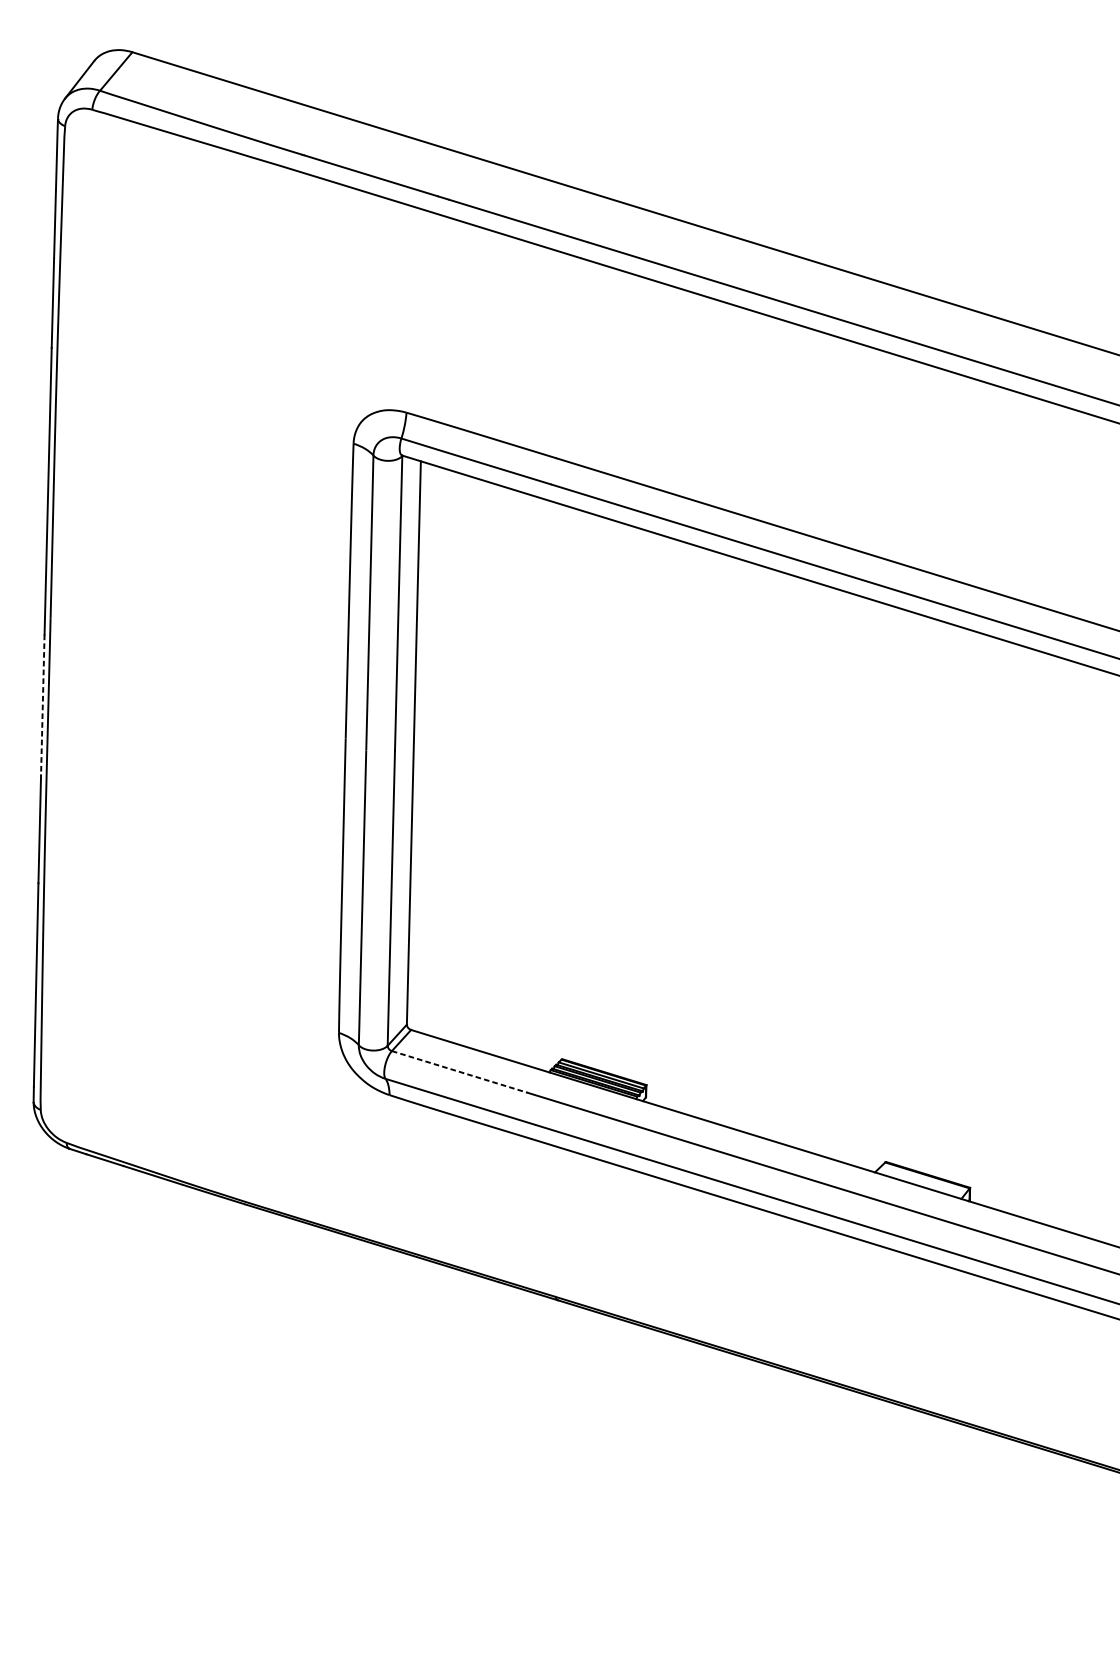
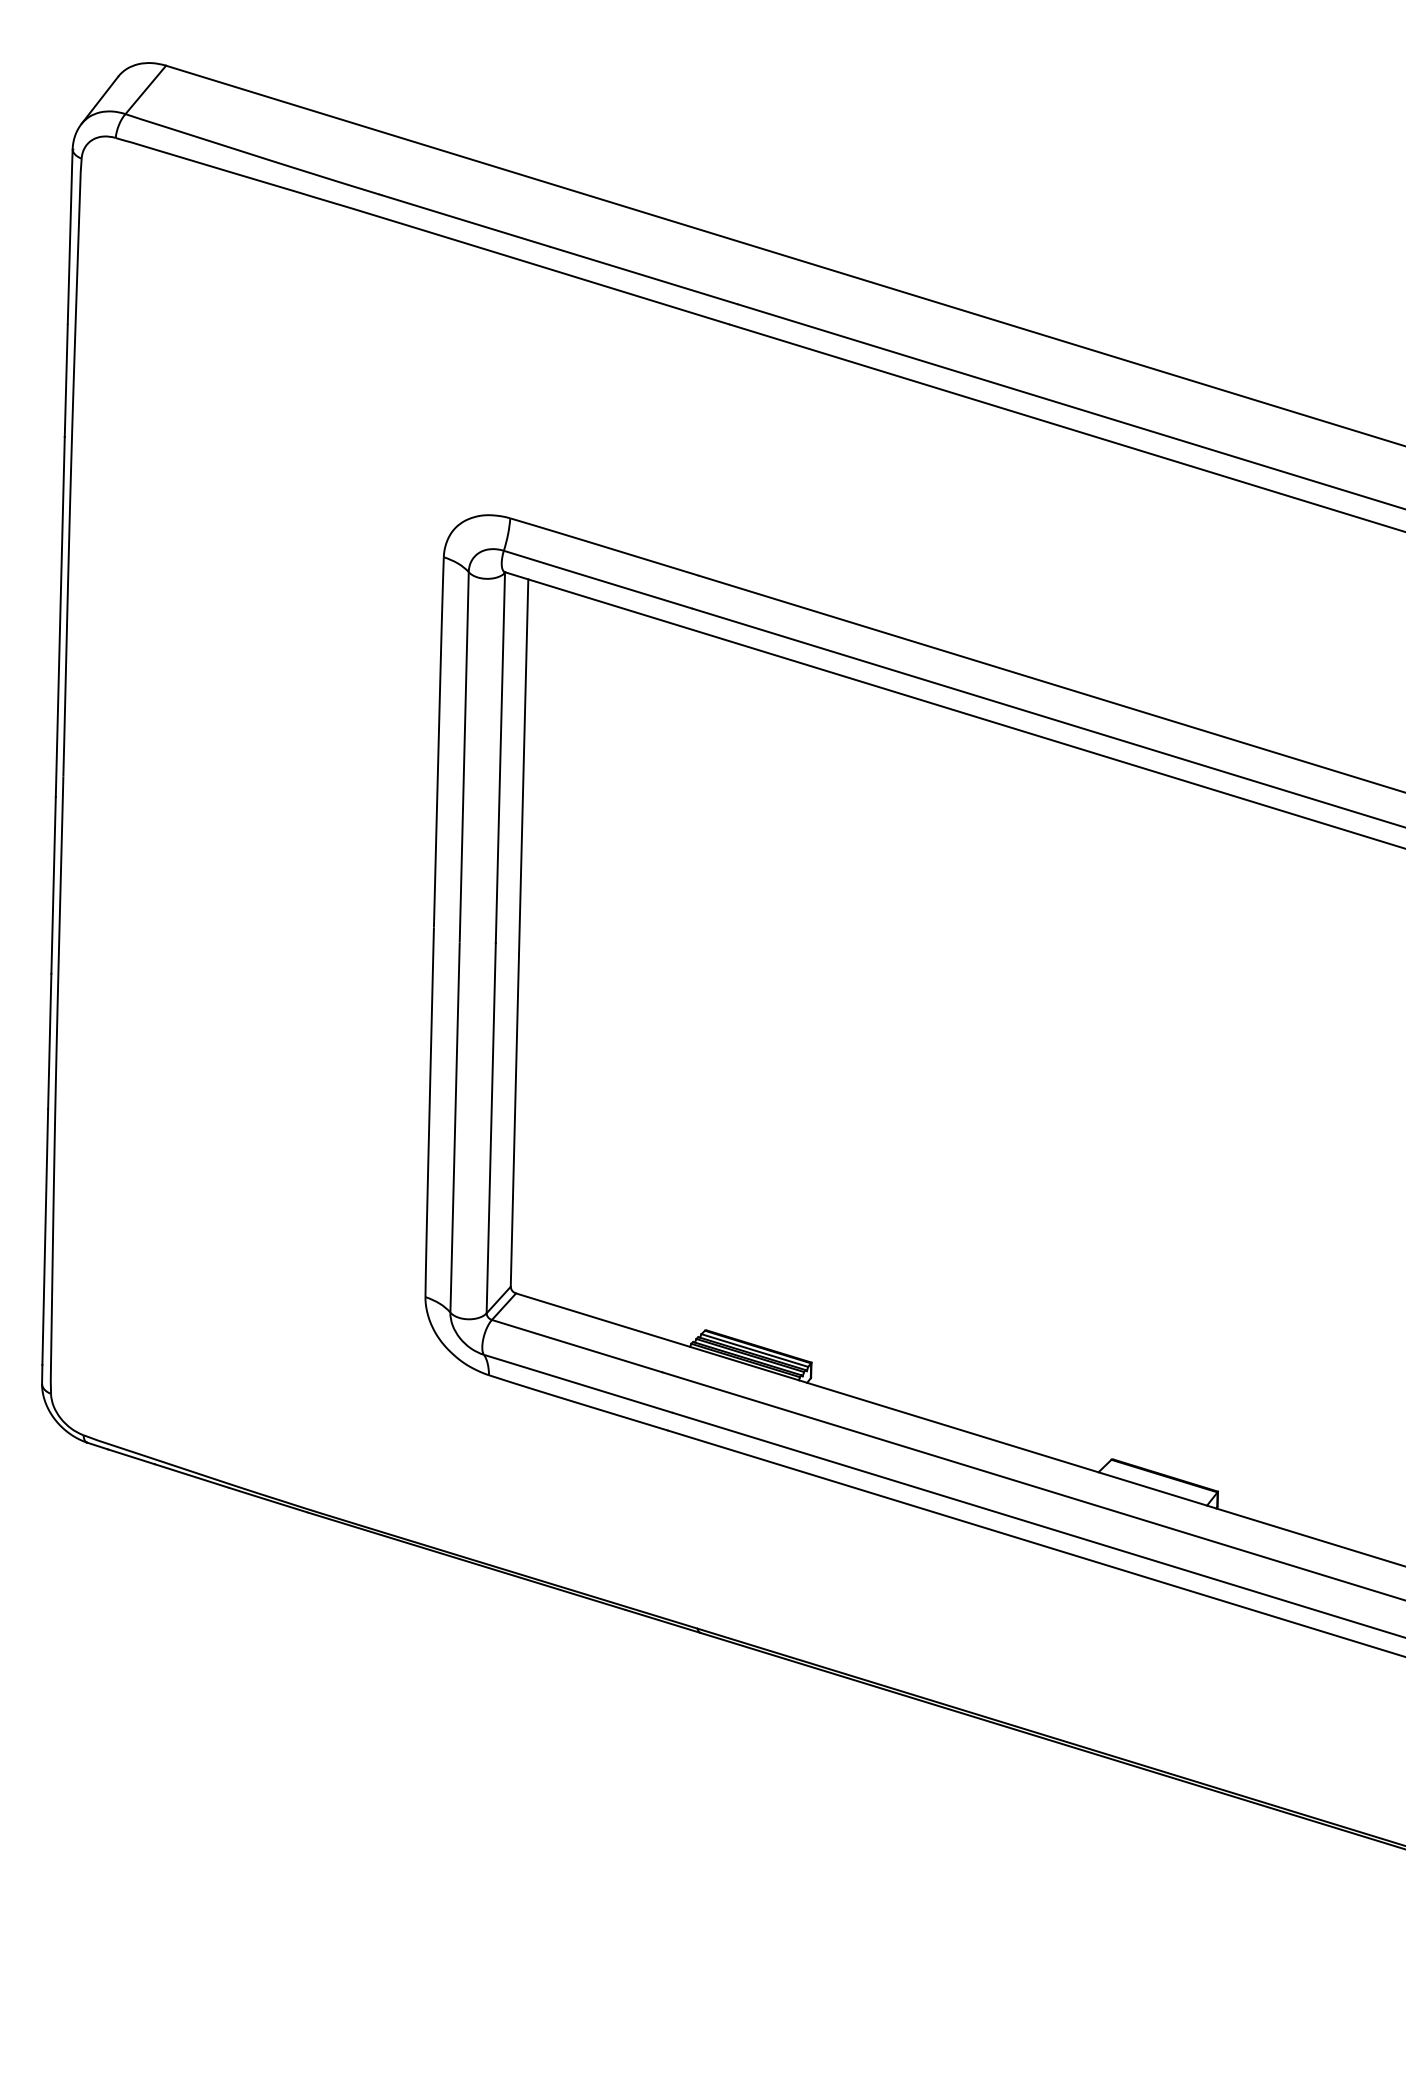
line: (42, 705) -> (53, 885), dashed -> solid
line: (460, 1072) -> (577, 1346), dashed -> solid

